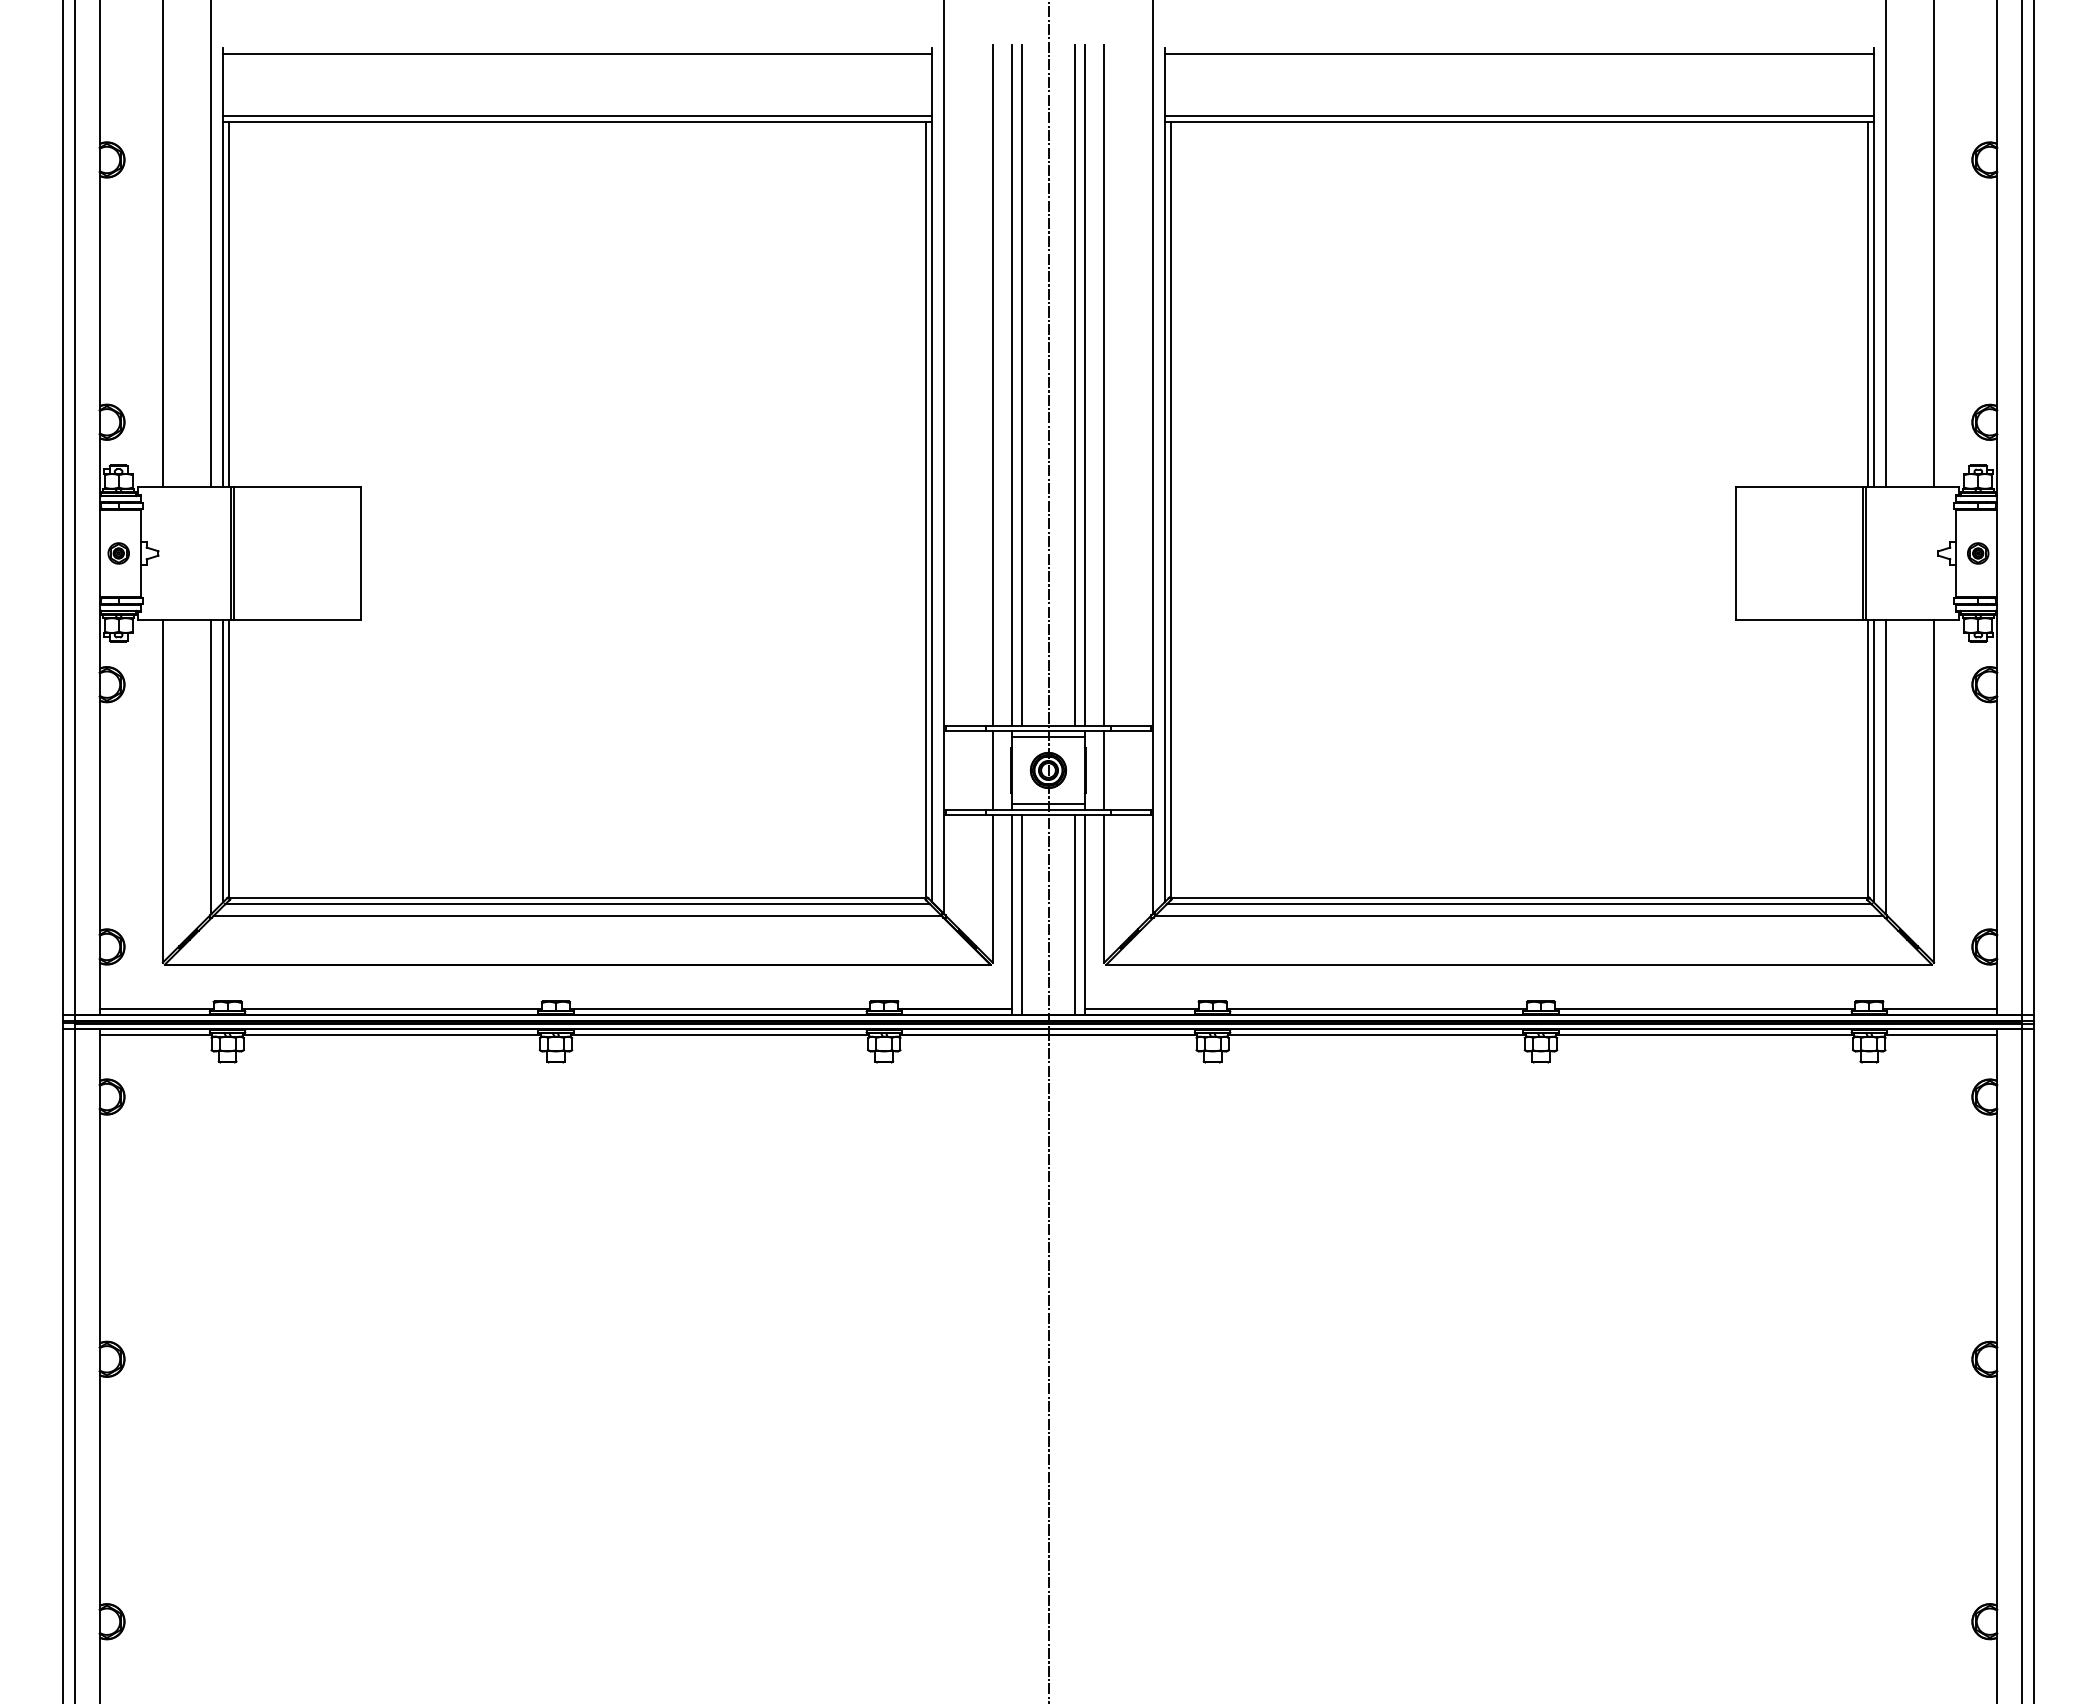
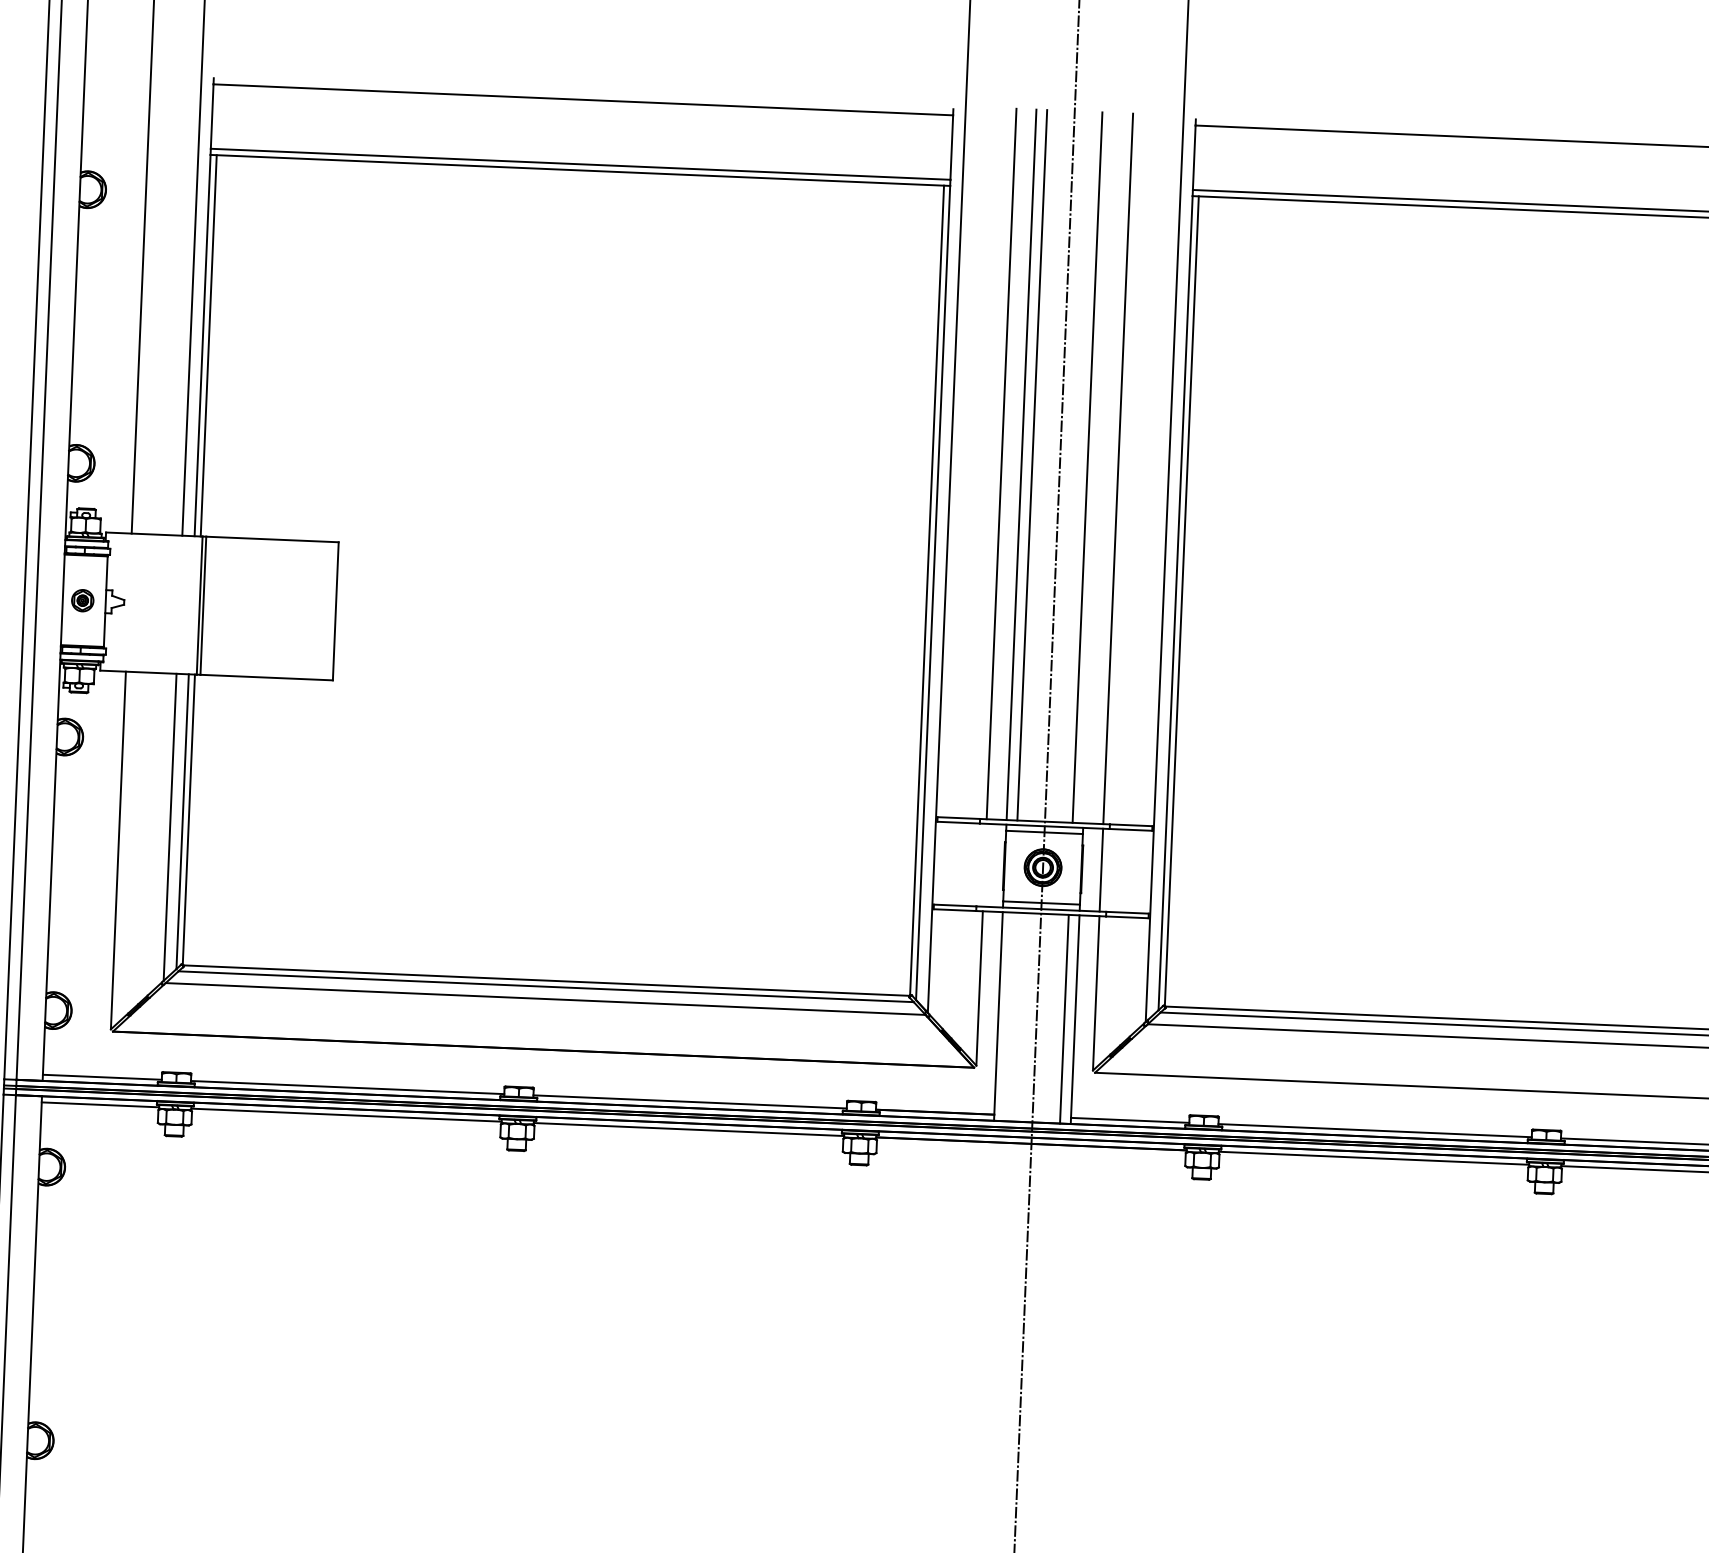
line: (1085, 385) -> (1098, 467), removed
line: (992, 770) -> (984, 865), removed
line: (1022, 914) -> (1009, 1016), removed

